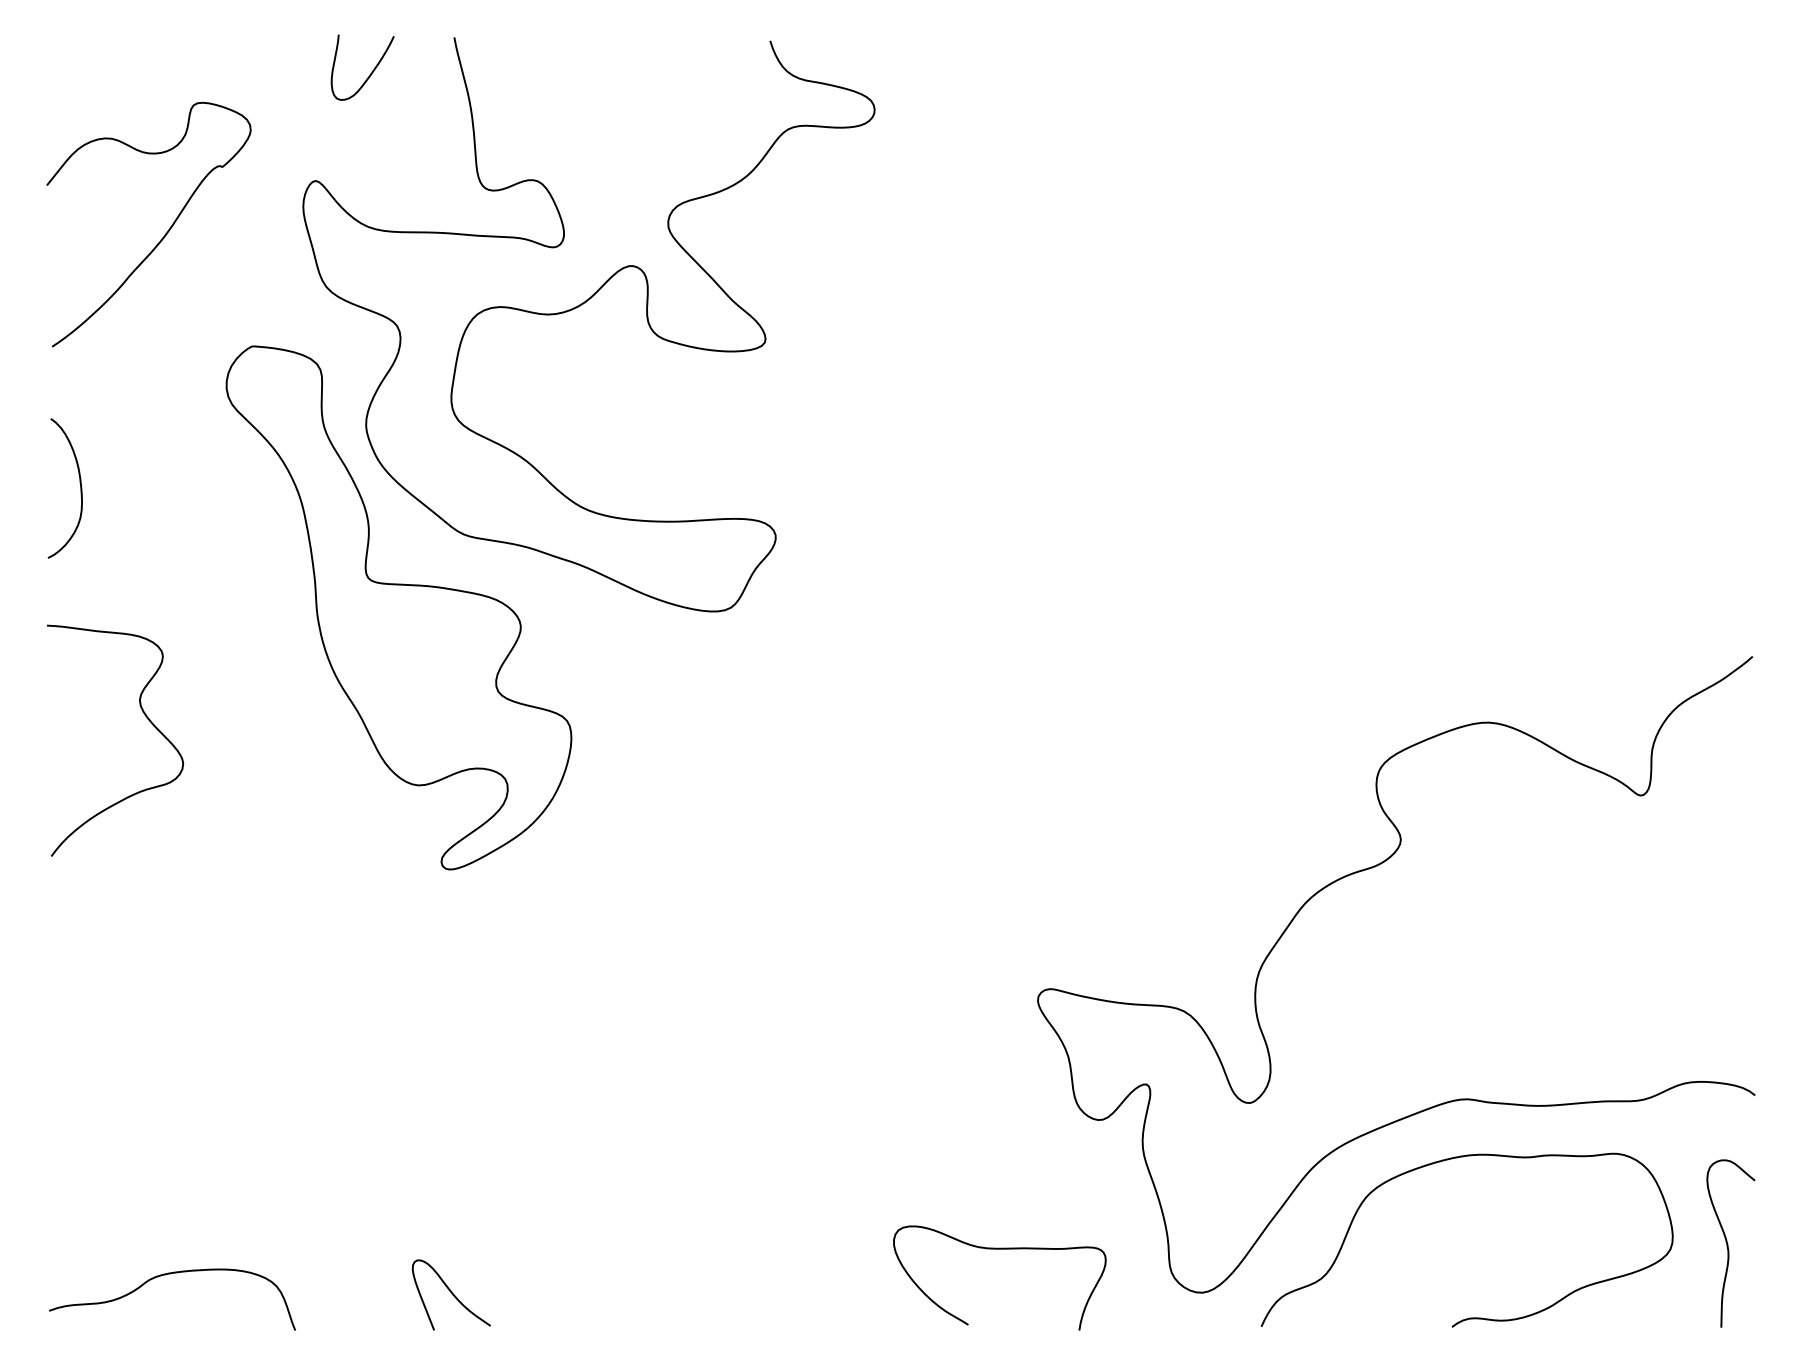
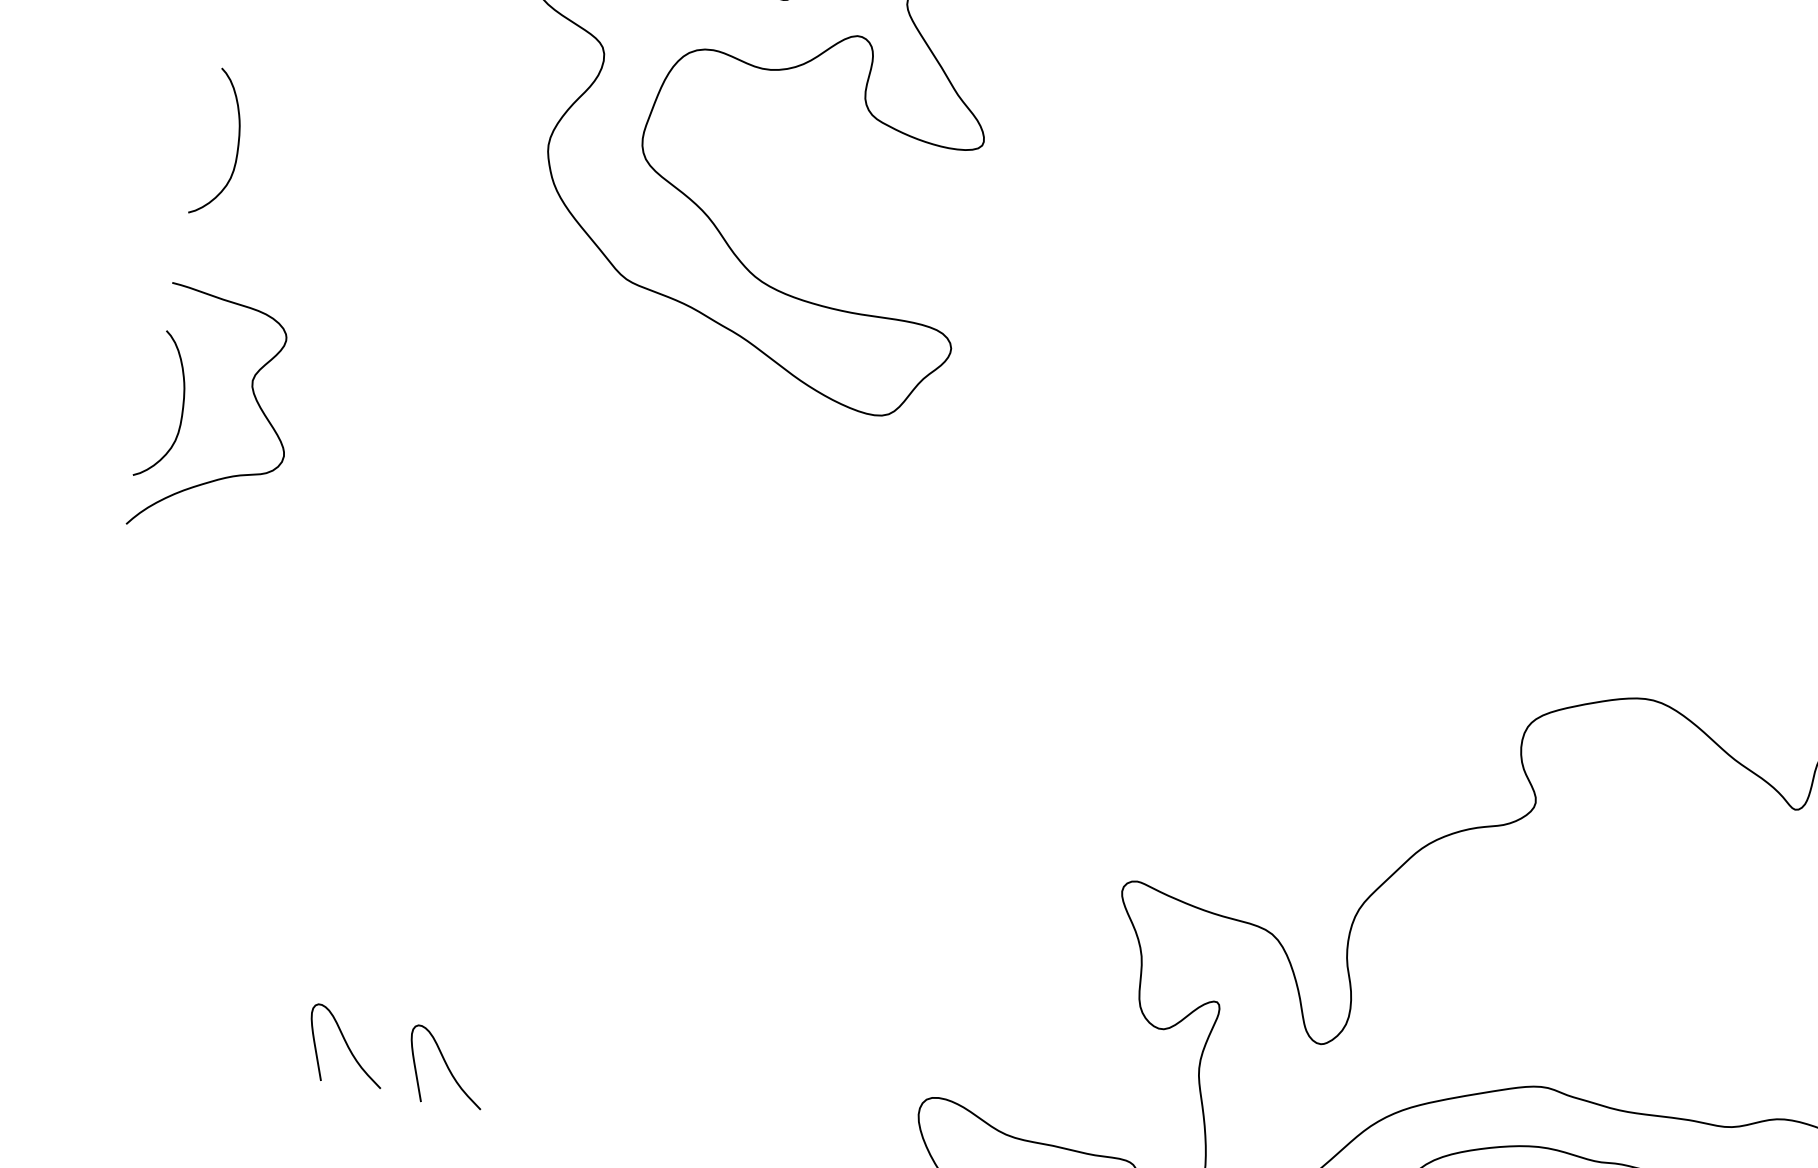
part: (398, 607) -> (542, 341), removed
curve: (79, 735) -> (182, 404), added
curve: (165, 1275) -> (153, 985), removed
curve: (355, 1293) -> (347, 1046), added

